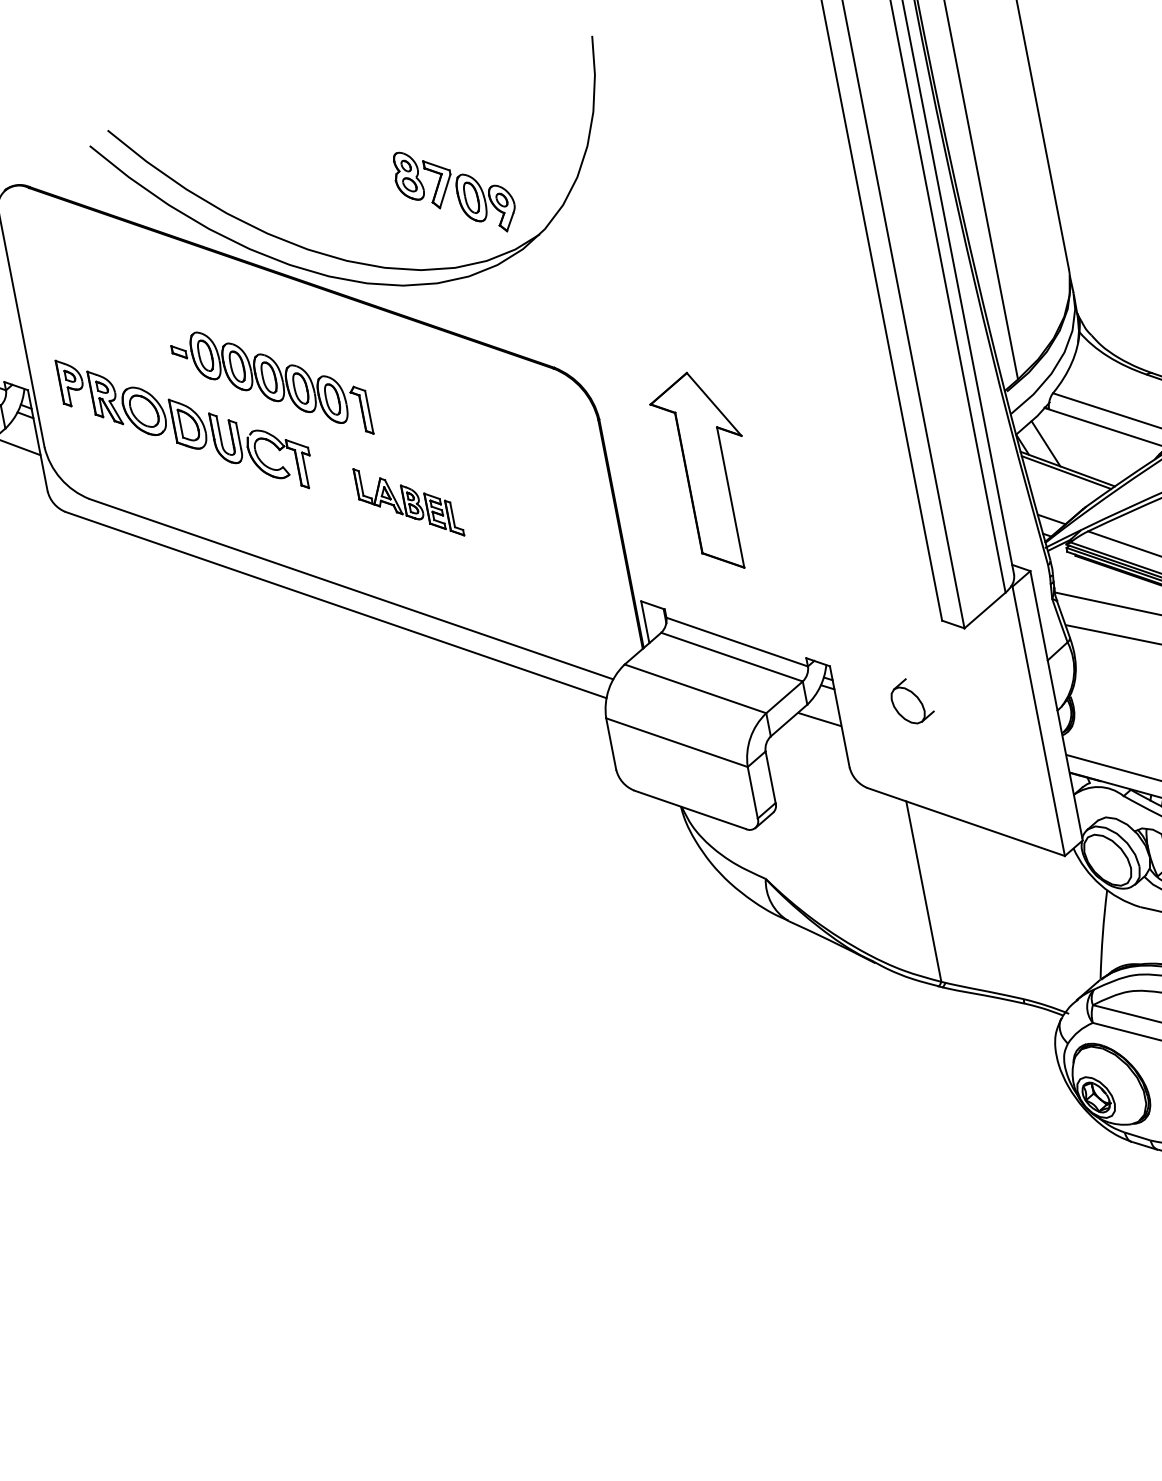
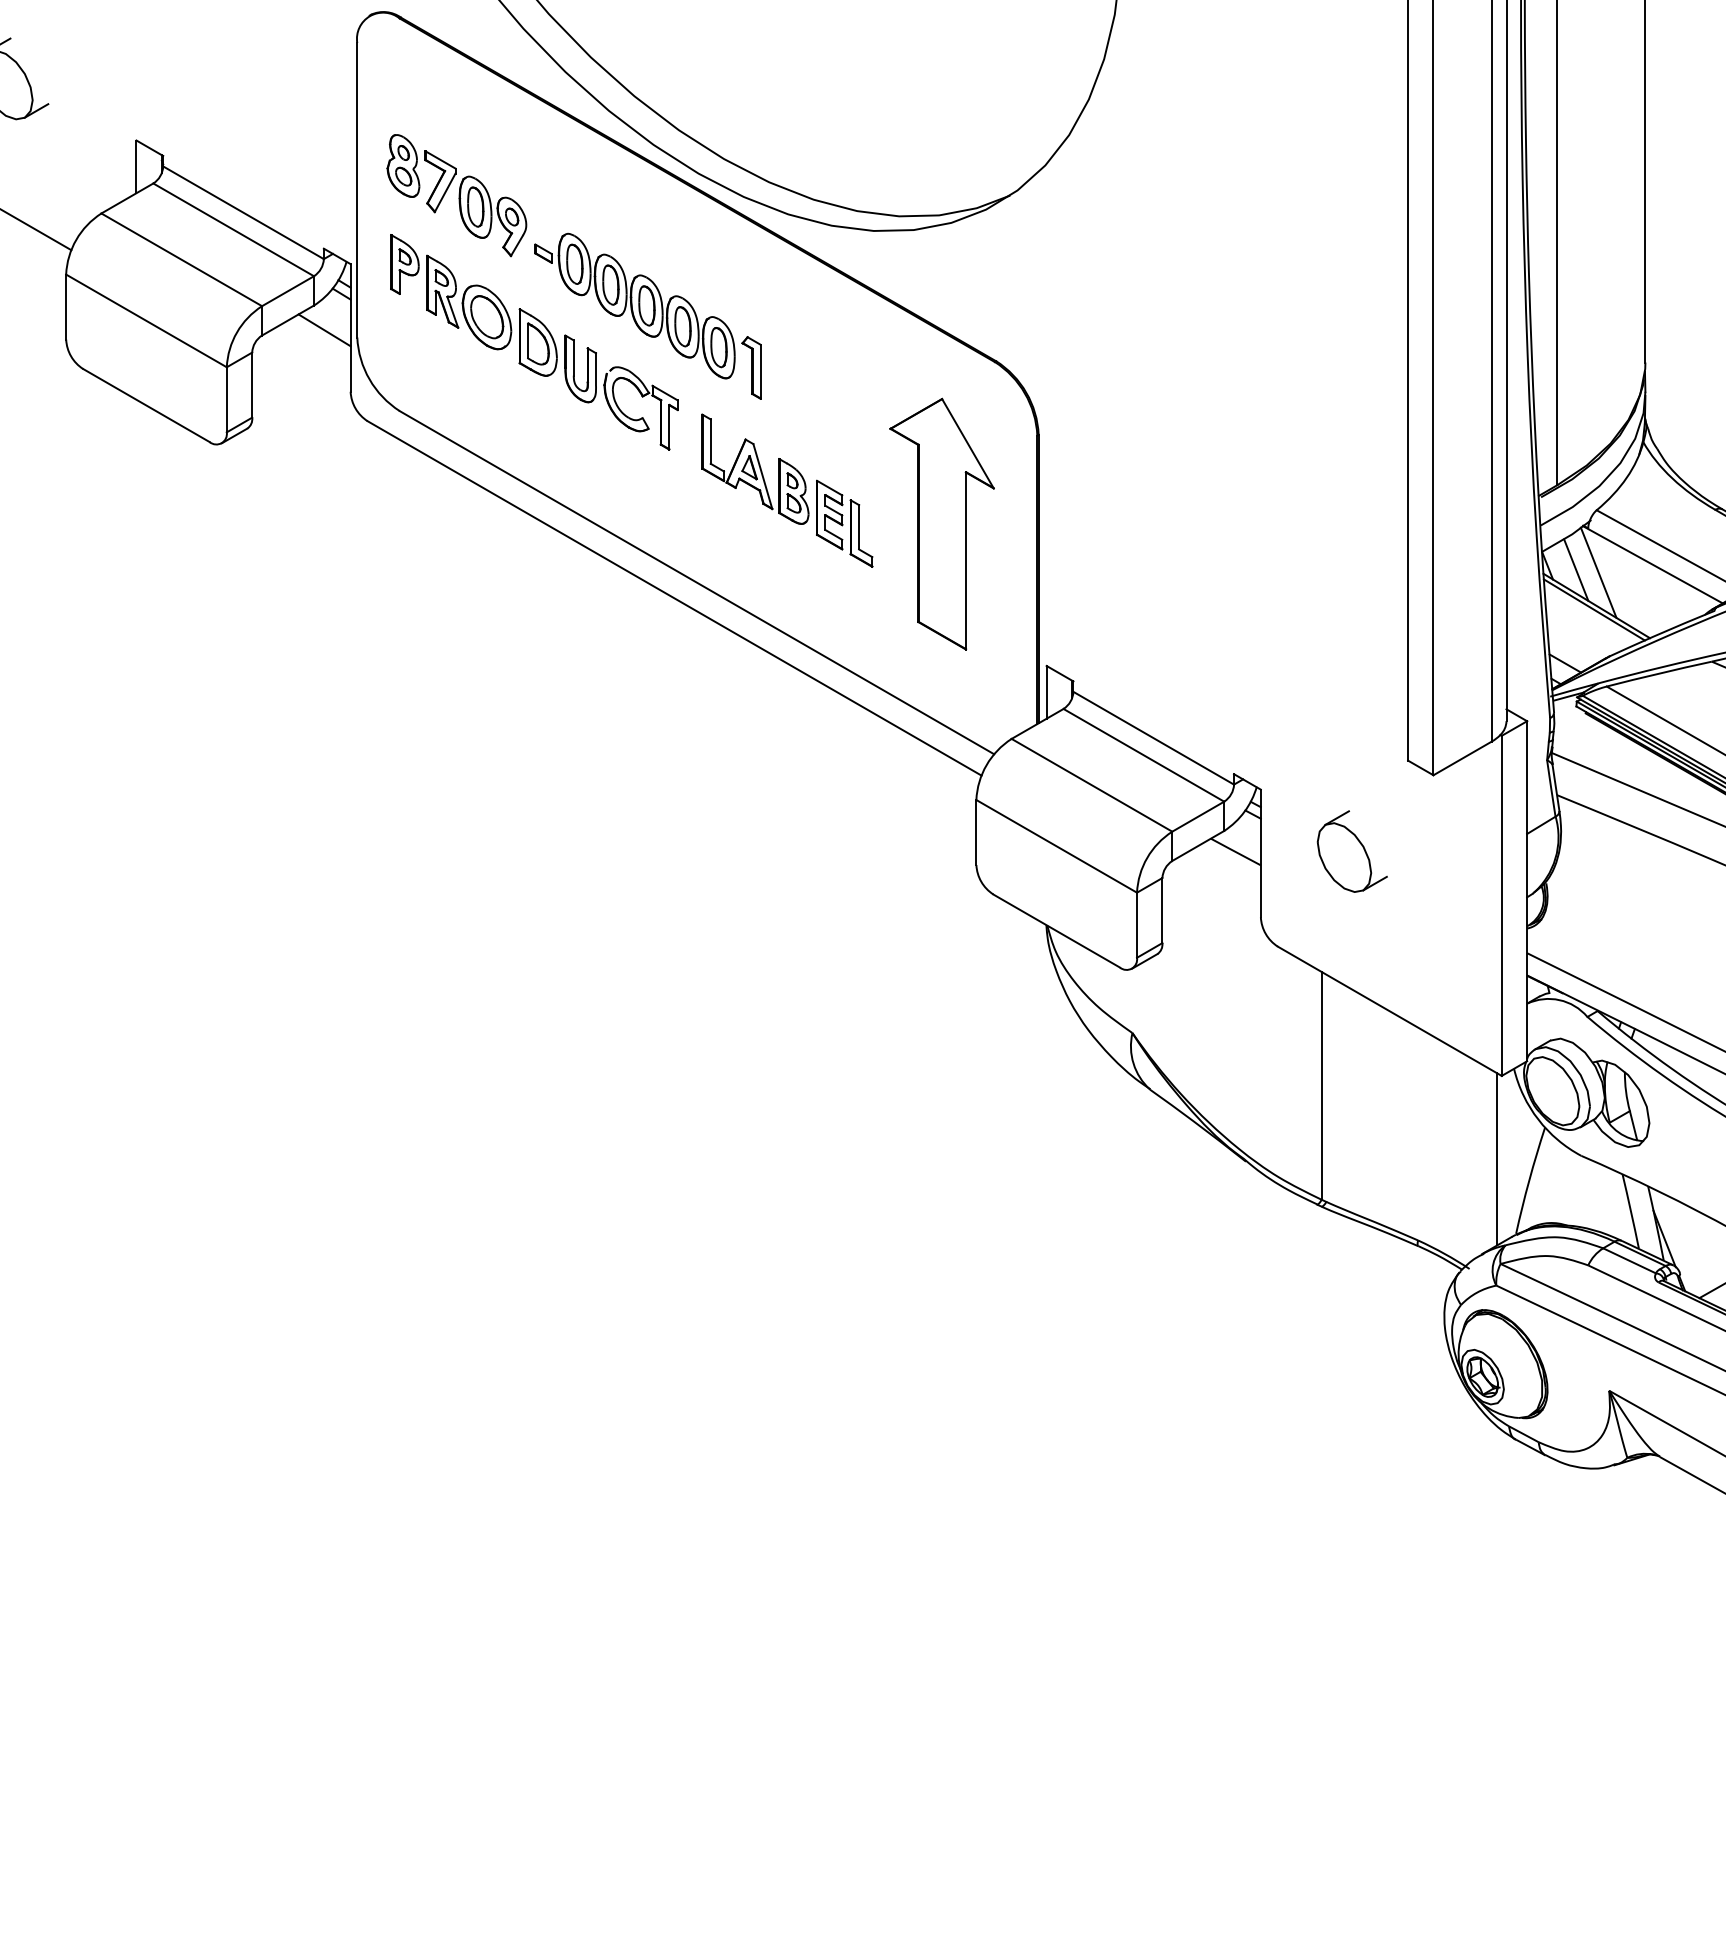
part: (454, 191) -> (456, 195), moved
line: (1064, 442) -> (1598, 572), added
part: (705, 471) -> (941, 523), moved
part: (408, 502) -> (787, 490), size x1.43
part: (911, 701) -> (1351, 851), size x1.43
line: (1074, 922) -> (1497, 1159), added

